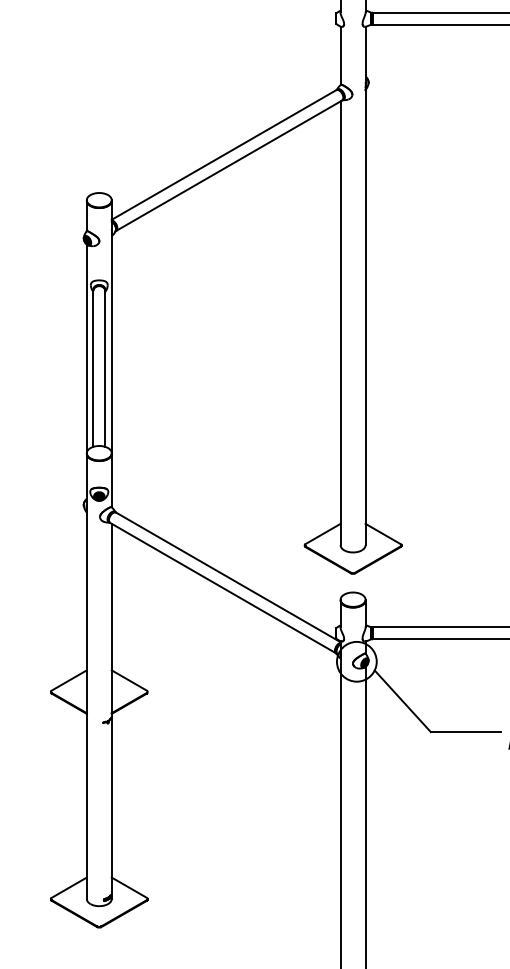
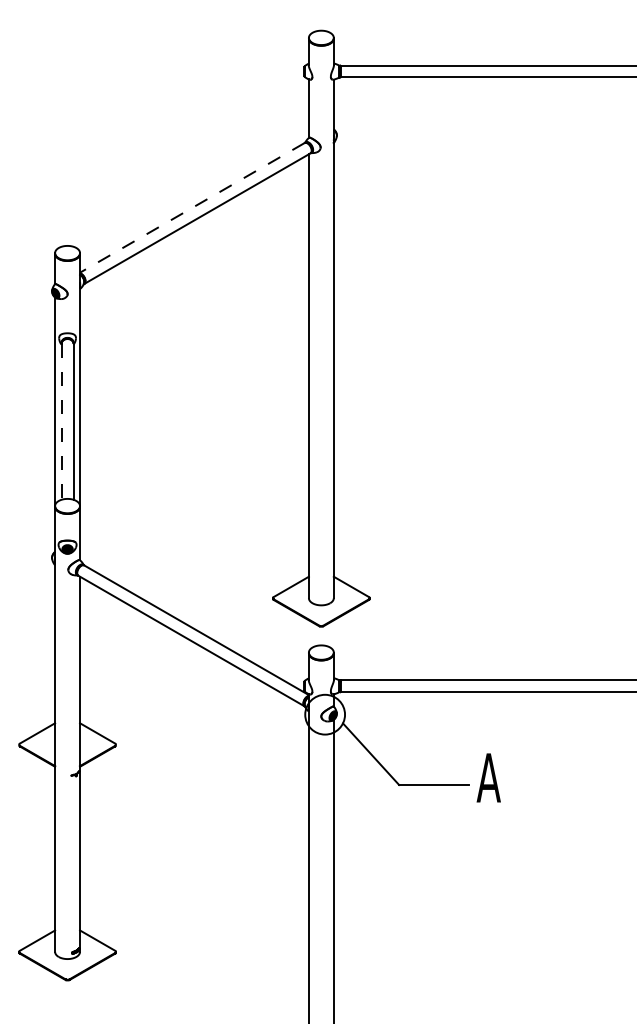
line: (224, 154) -> (192, 207), solid -> dashed
line: (93, 368) -> (61, 421), solid -> dashed

